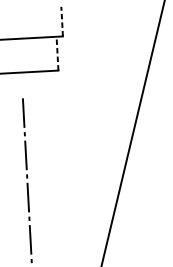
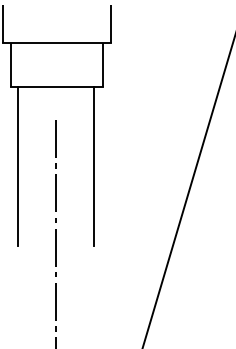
line: (62, 21) -> (111, 23), dashed -> solid
line: (57, 53) -> (103, 64), dashed -> solid
line: (54, 132) -> (93, 165), added

